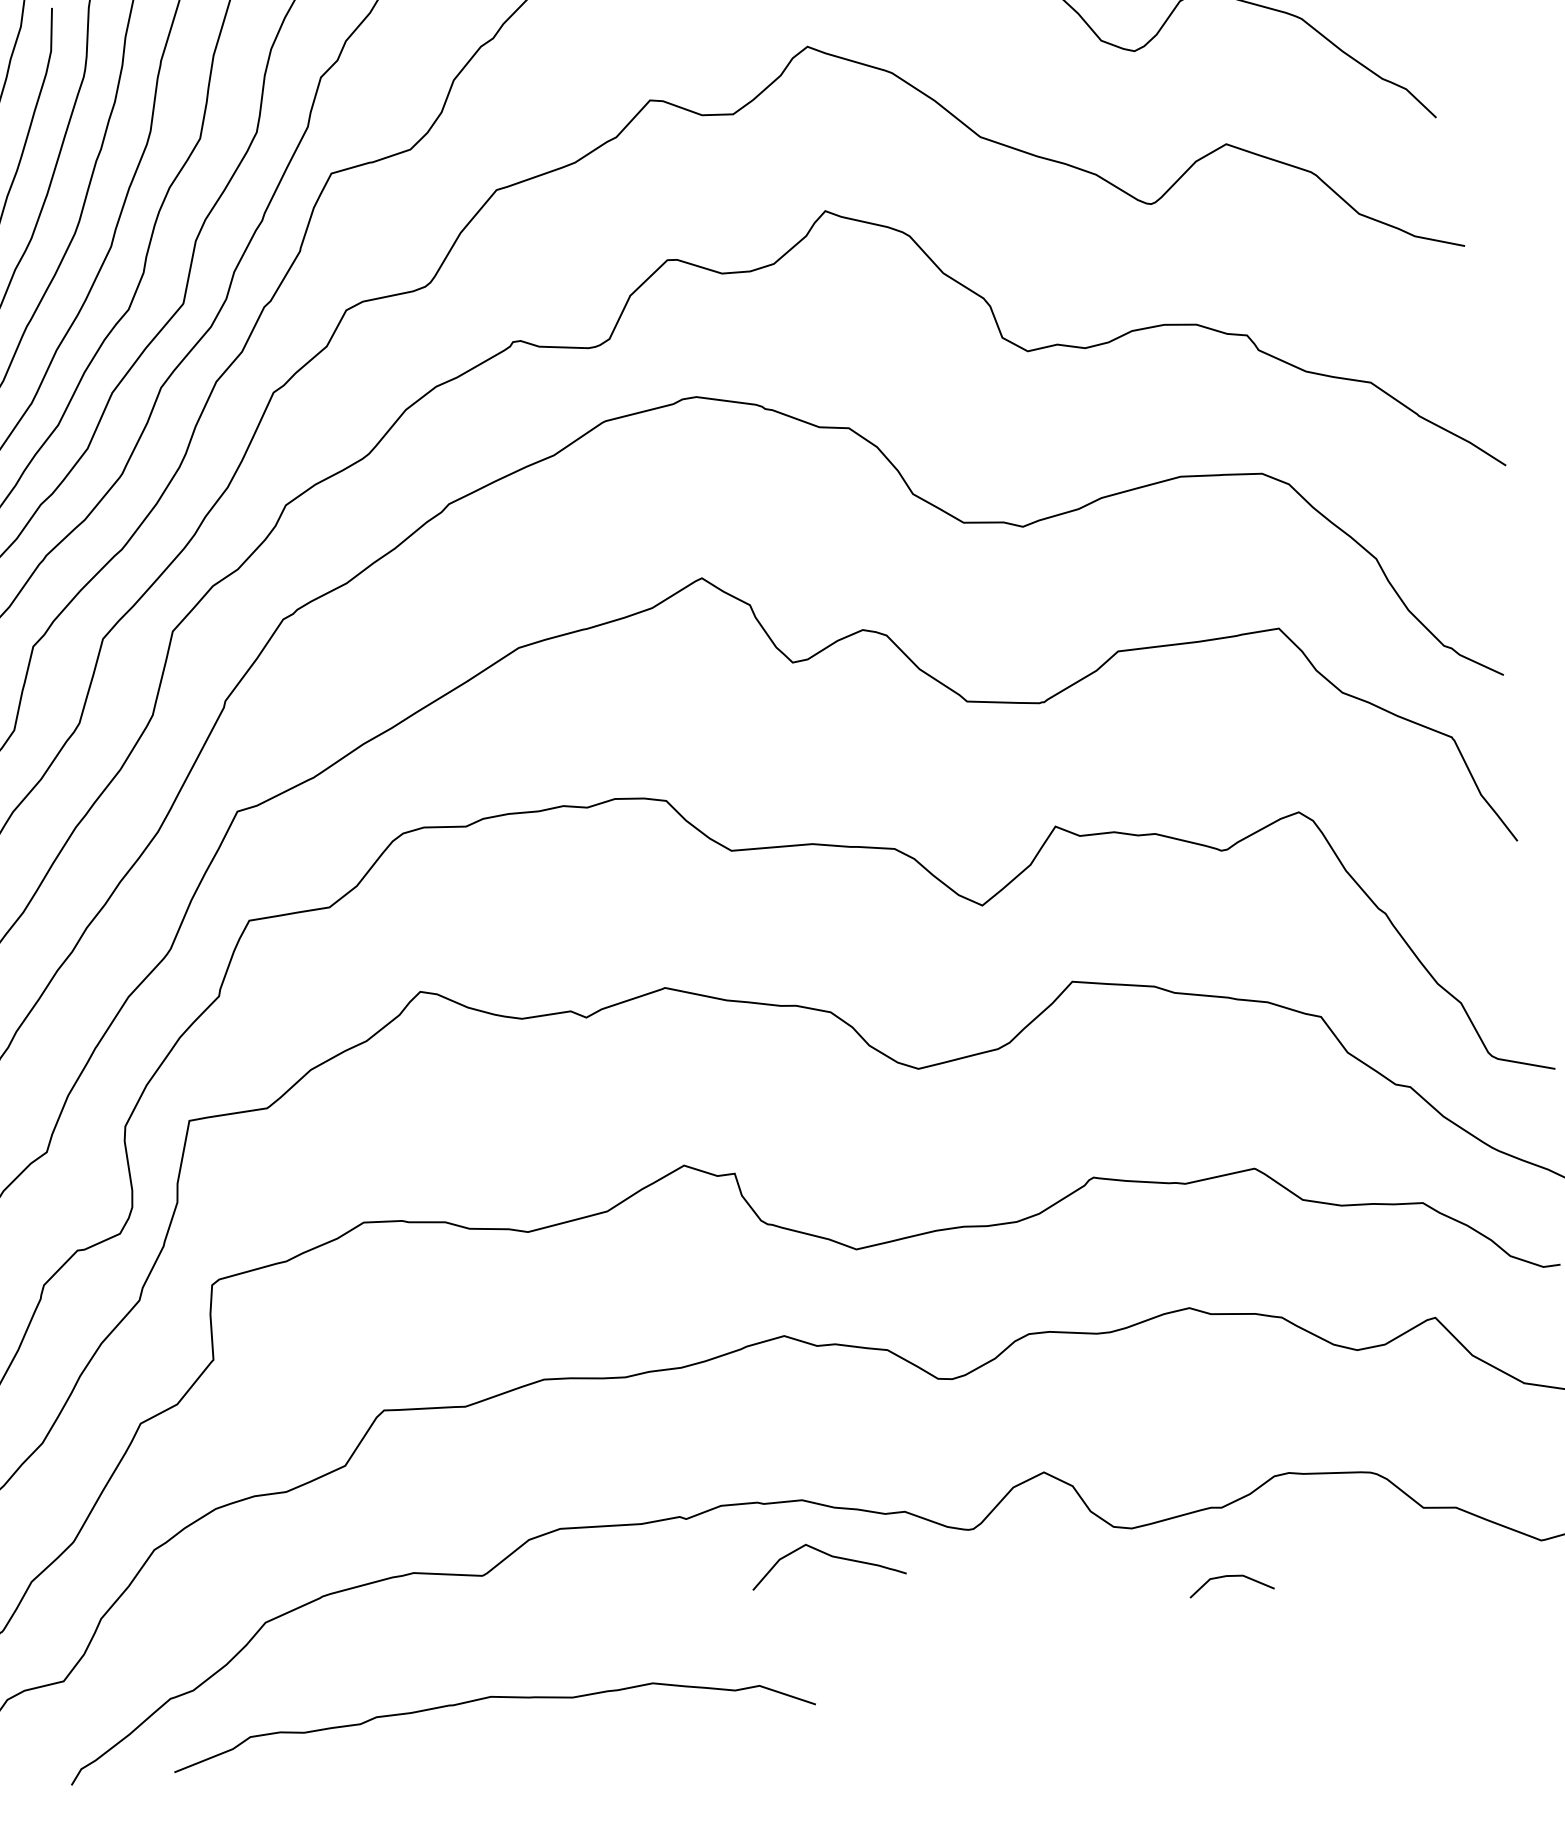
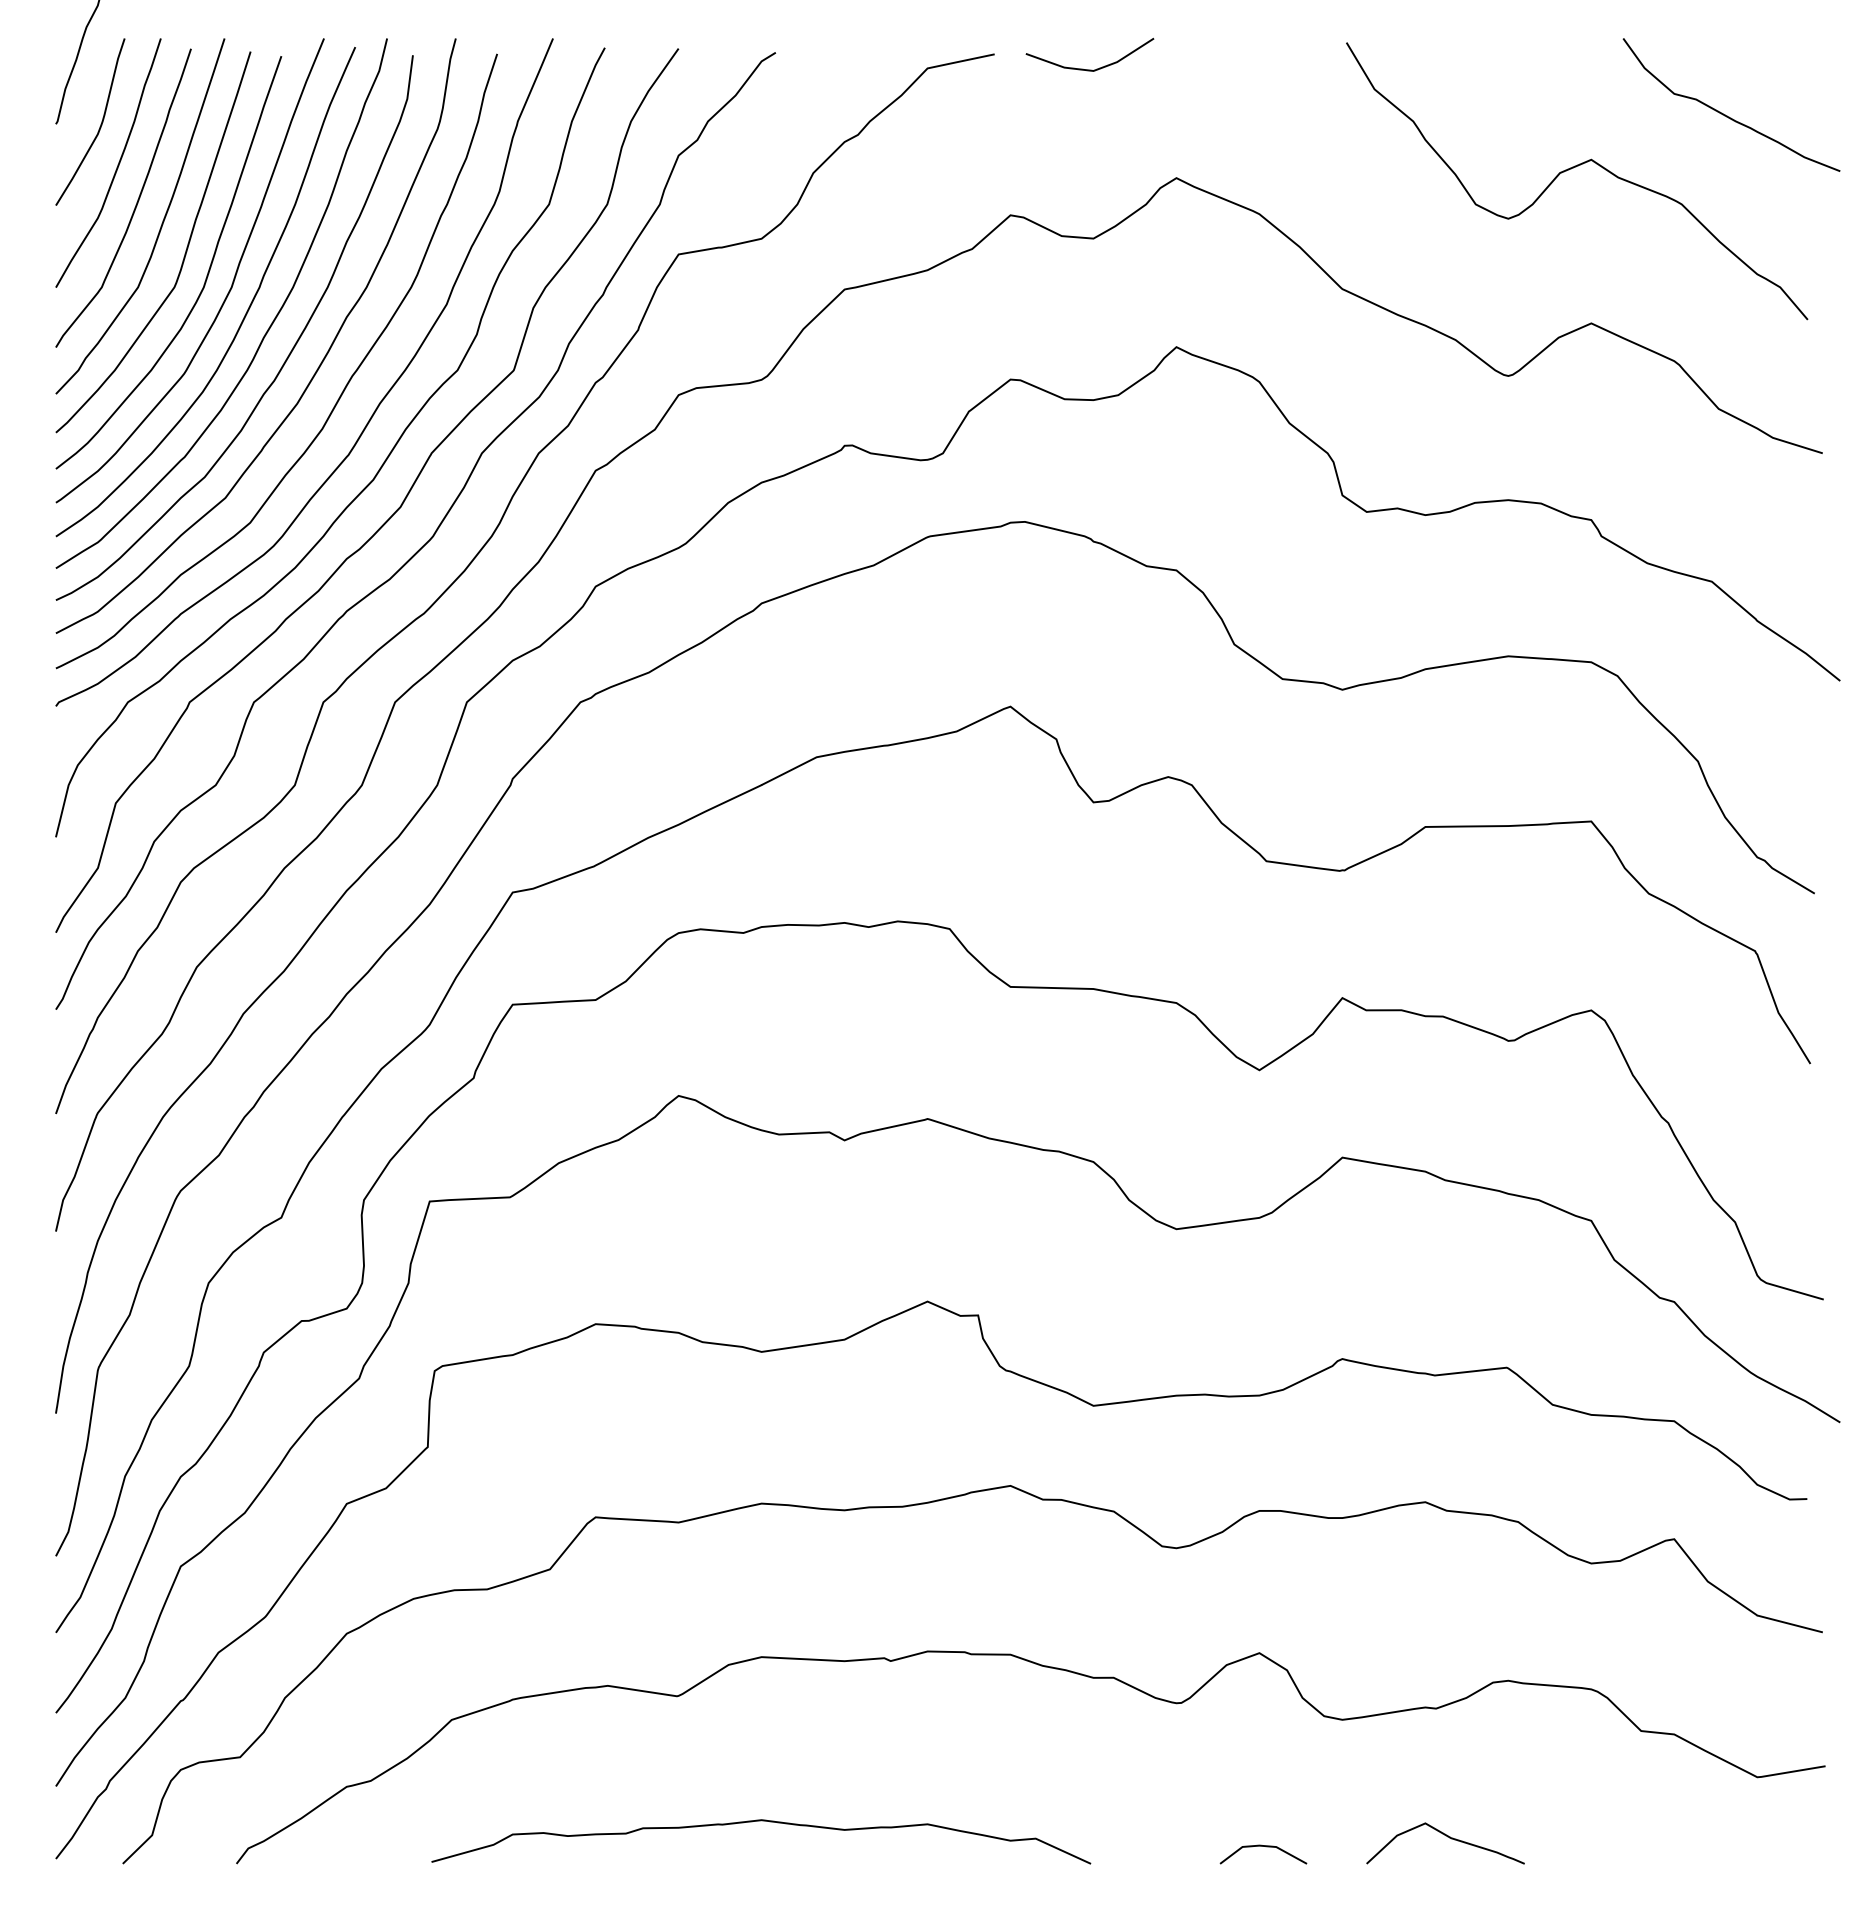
curve: (828, 1556) -> (1447, 1837), moved
line: (1233, 1577) -> (1266, 1847), moved
curve: (490, 1698) -> (761, 1821), moved

